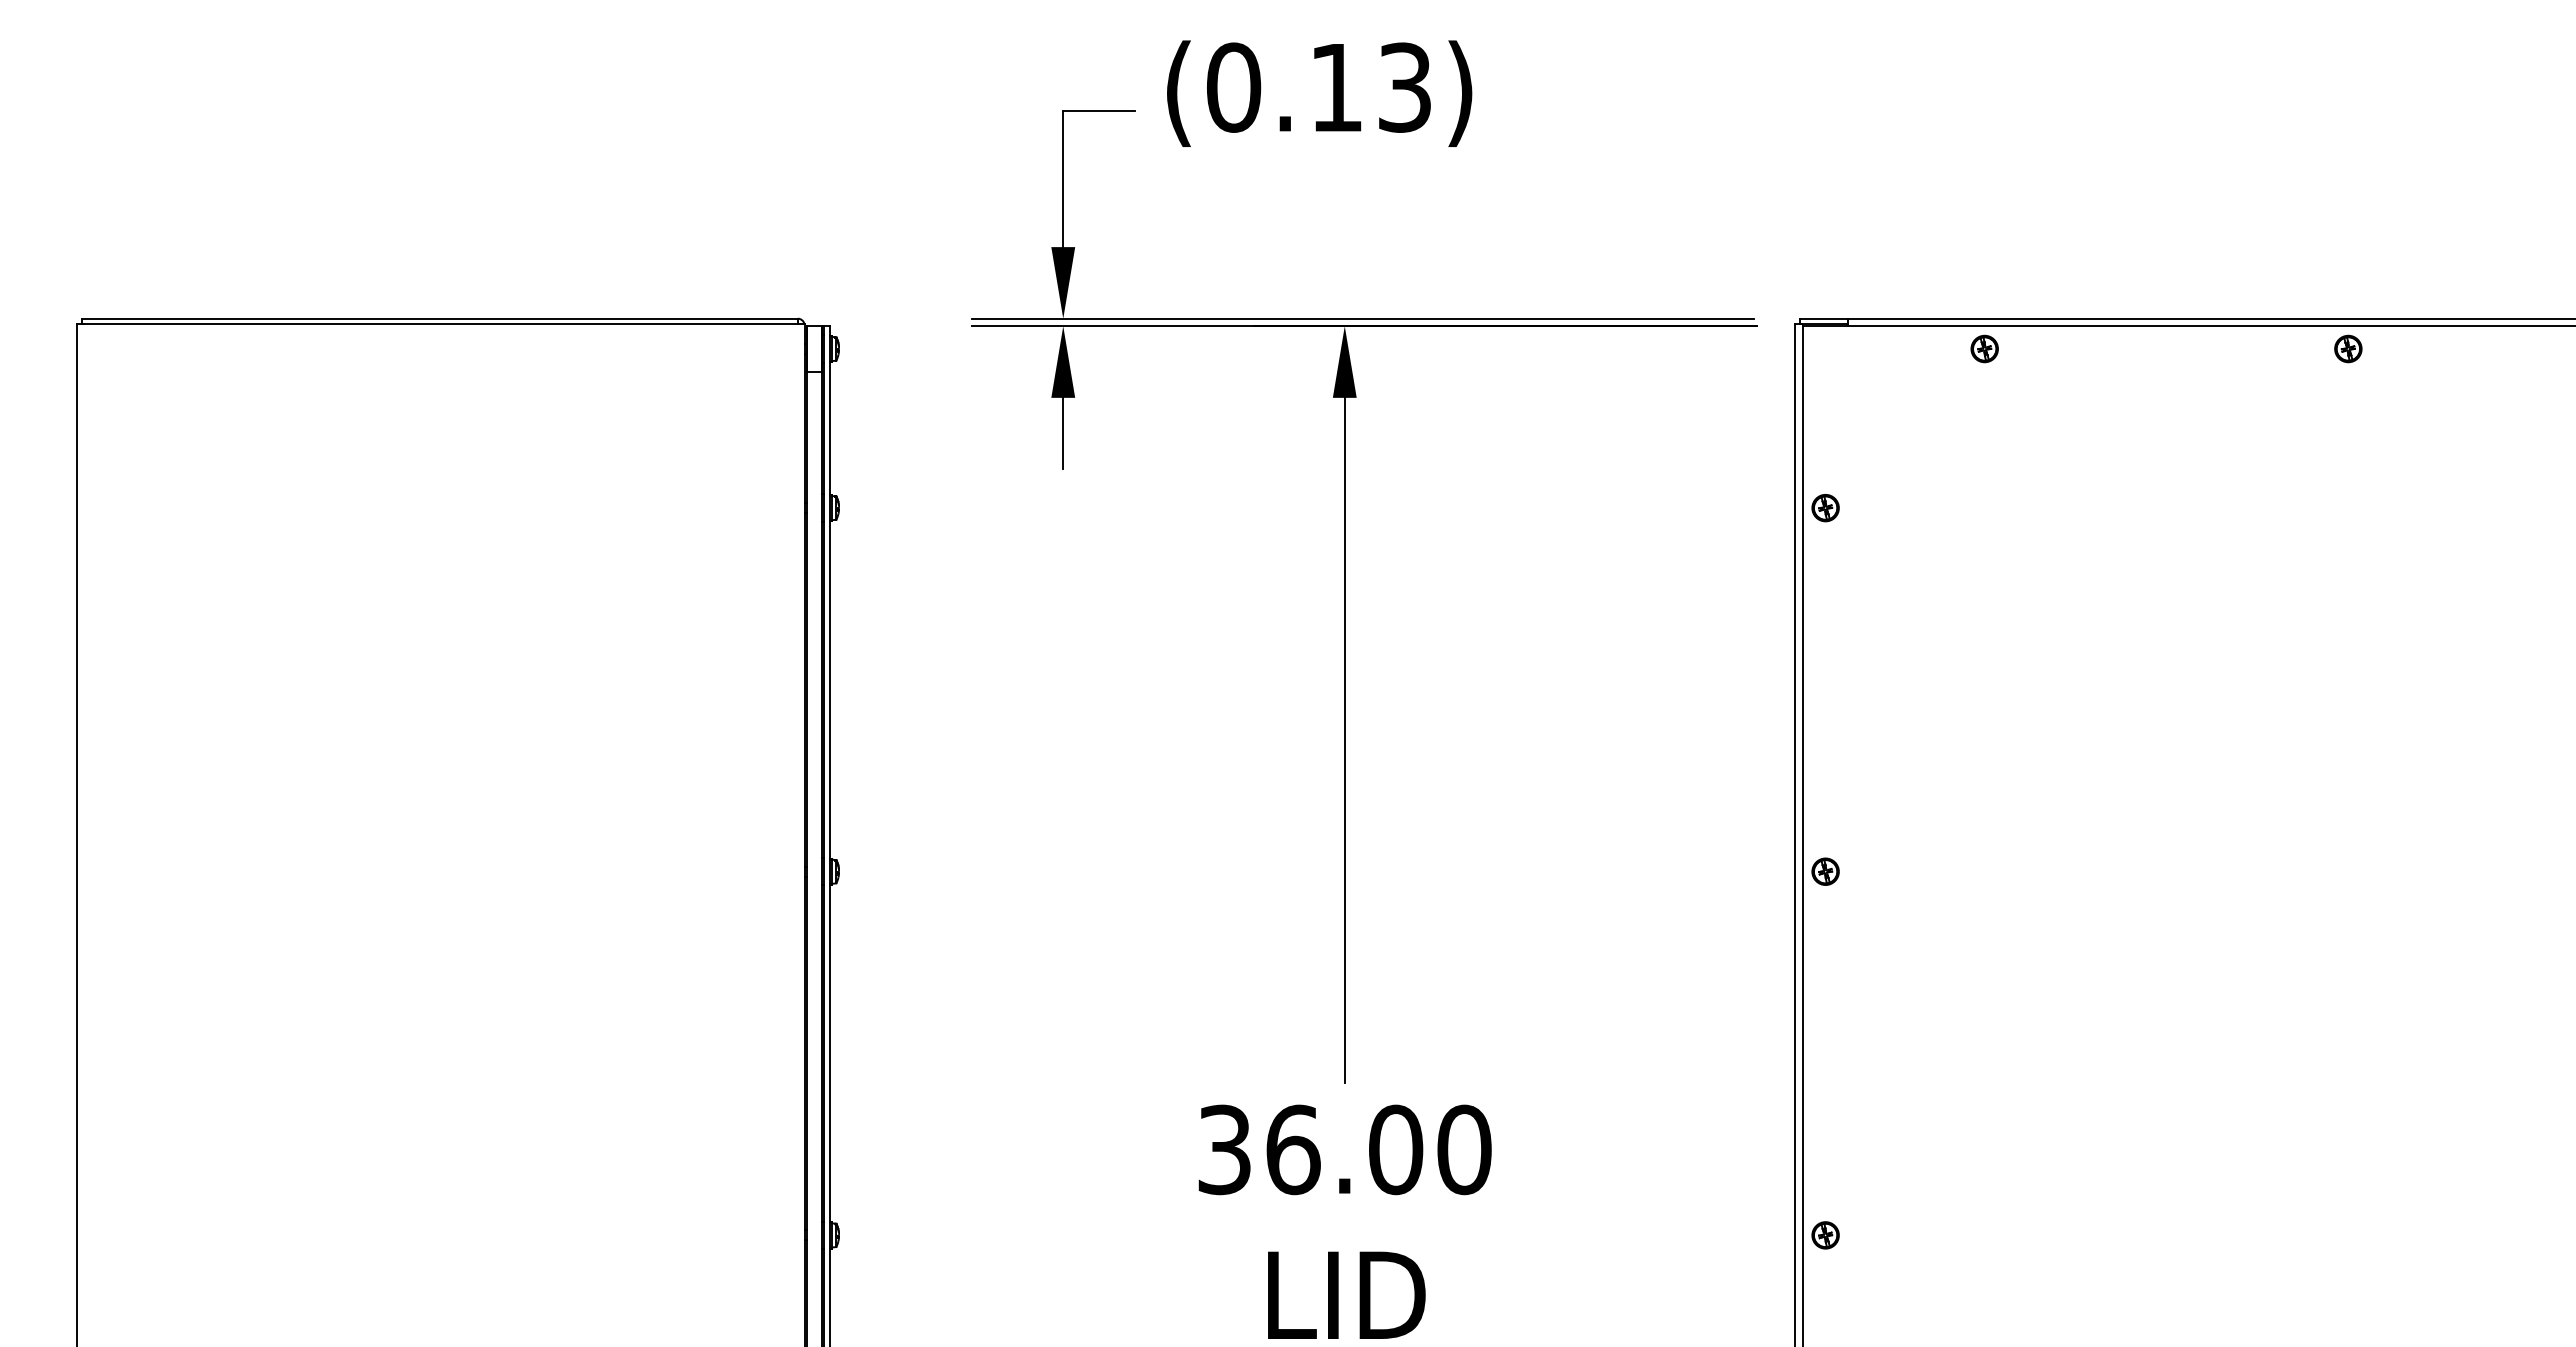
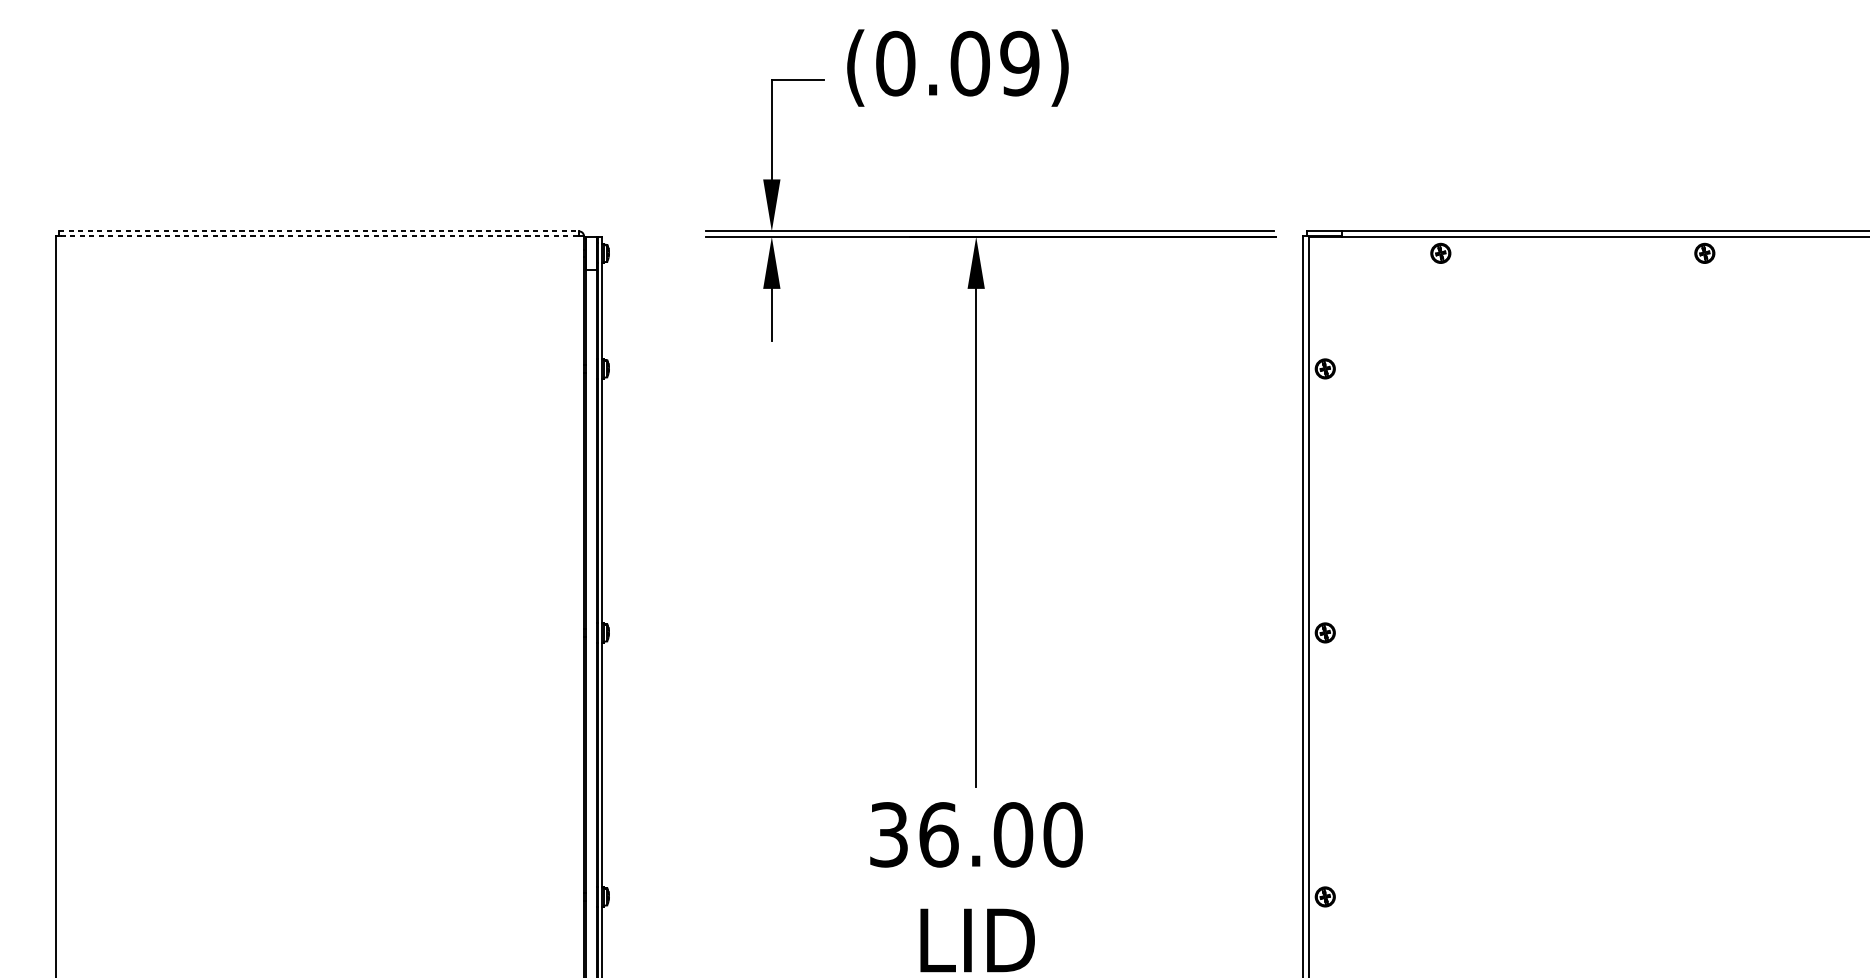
text: (1370, 87) -> (994, 63), (0.13) -> (0.09)
line: (440, 318) -> (319, 231), solid -> dashed
line: (441, 324) -> (320, 235), solid -> dashed

